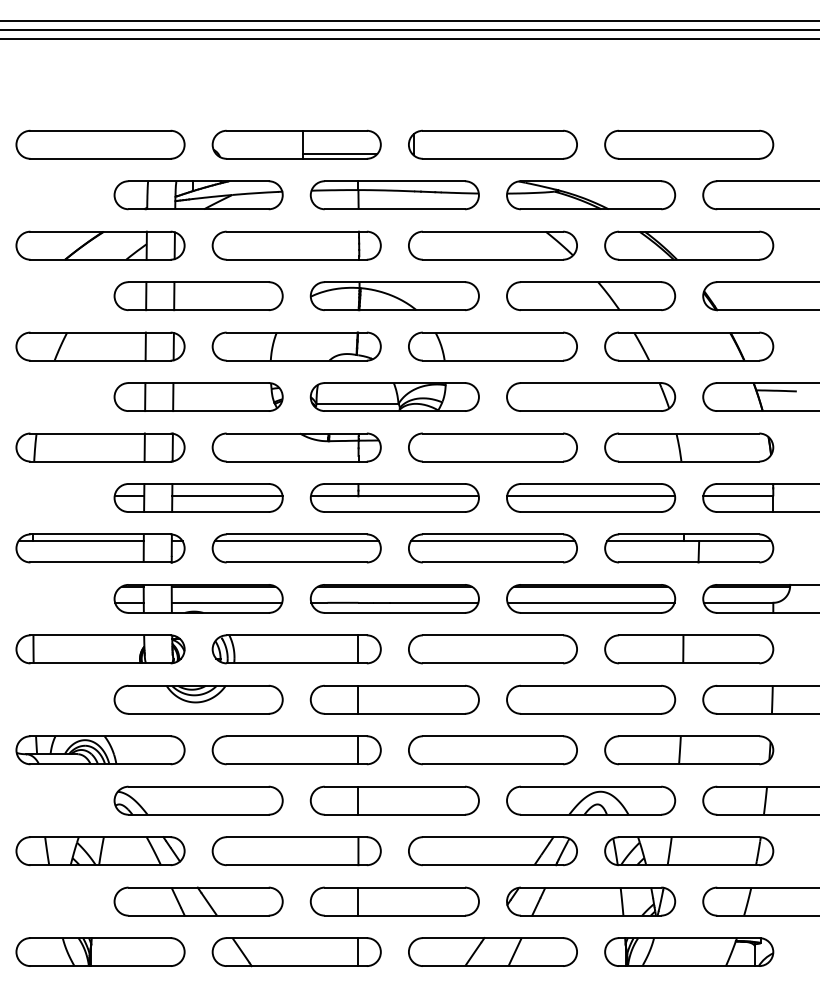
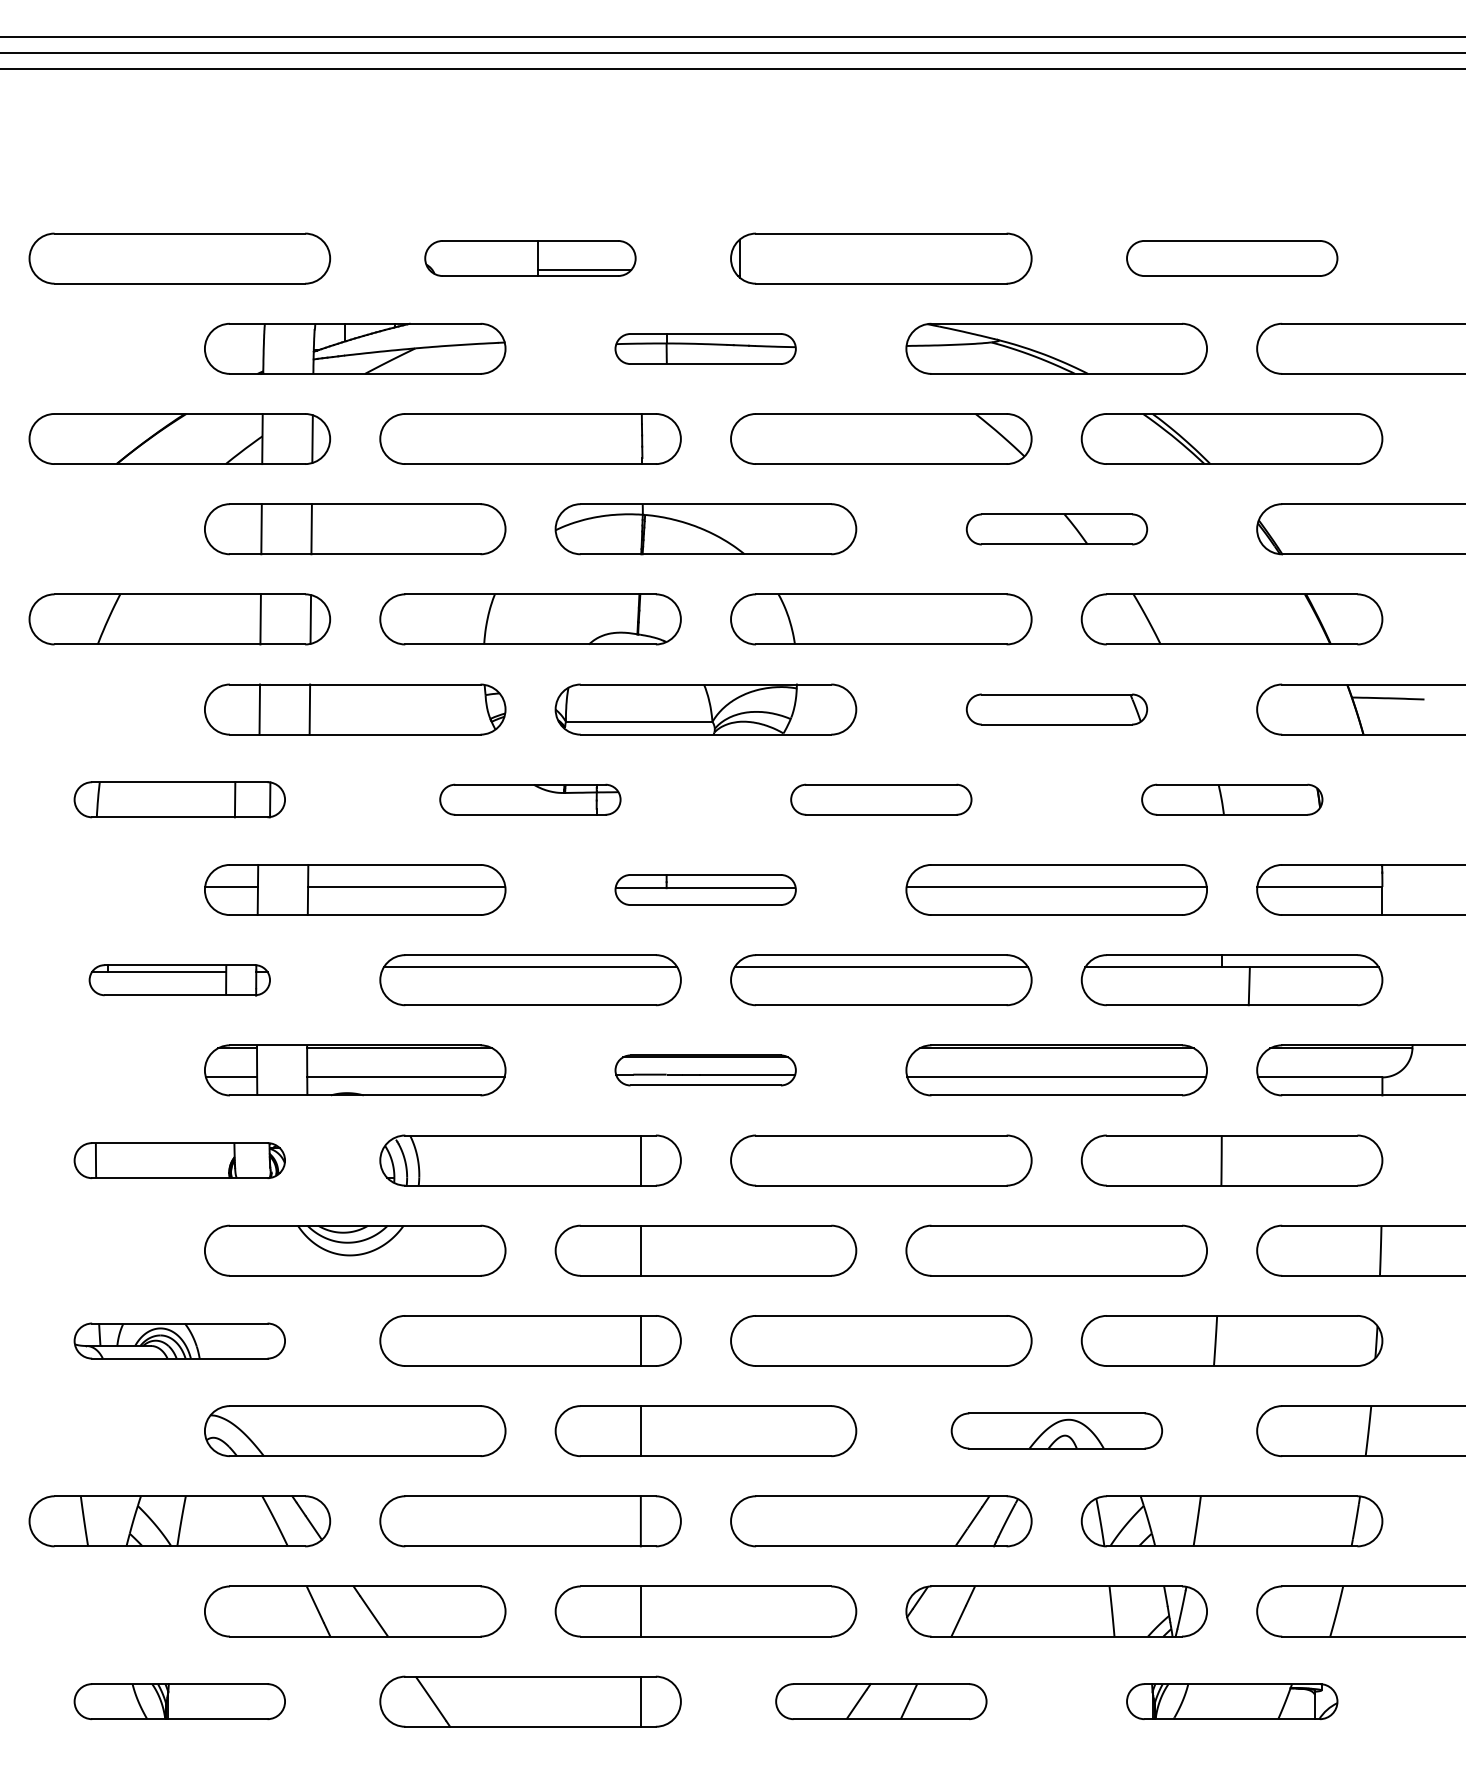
part: (296, 144) -> (530, 258), size x0.7
part: (689, 144) -> (1232, 258), size x0.7
part: (394, 195) -> (705, 349), size x0.6
part: (591, 296) -> (1057, 529), size x0.6
part: (591, 396) -> (1057, 708), size x0.6
part: (100, 447) -> (179, 799), size x0.7
part: (296, 447) -> (530, 799), size x0.6
part: (492, 447) -> (880, 799), size x0.6
part: (689, 447) -> (1232, 799), size x0.6
part: (394, 497) -> (705, 889), size x0.6
part: (100, 548) -> (179, 980), size x0.6
part: (394, 598) -> (705, 1069), size x0.6
part: (100, 649) -> (179, 1160), size x0.7
part: (100, 750) -> (179, 1341), size x0.7
part: (591, 800) -> (1057, 1430), size x0.7
part: (100, 951) -> (179, 1700), size x0.7
part: (492, 951) -> (880, 1700), size x0.7
part: (689, 951) -> (1232, 1700), size x0.7

